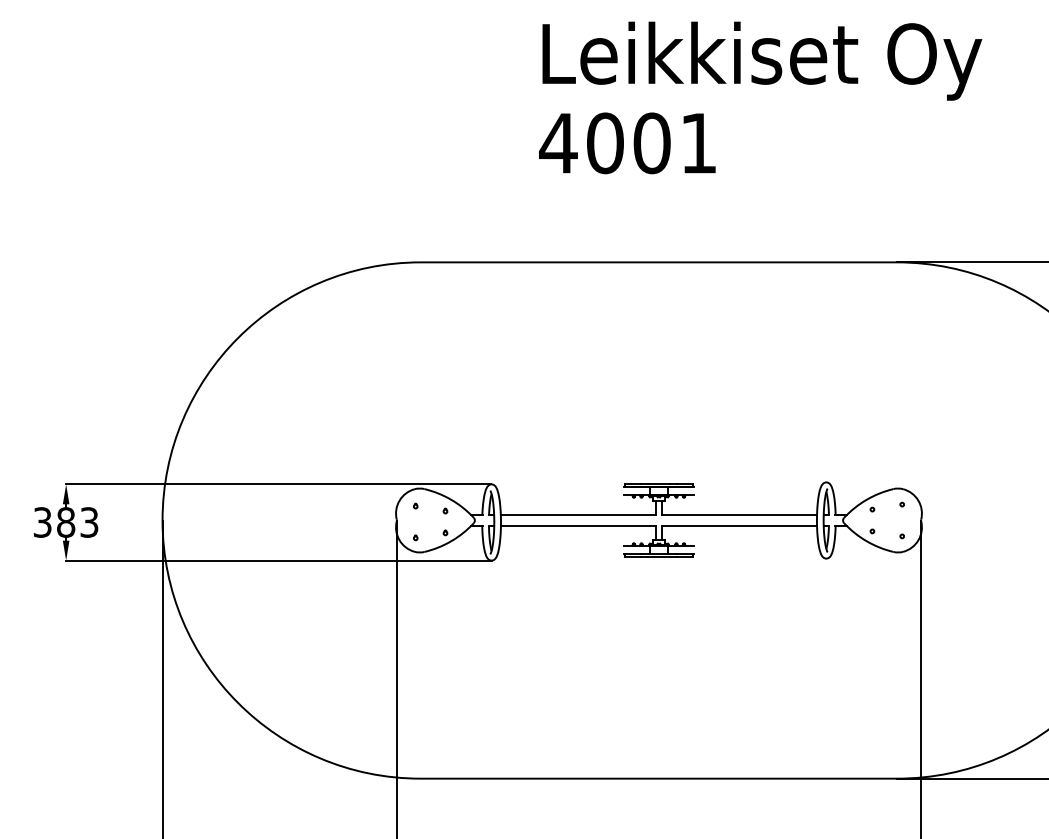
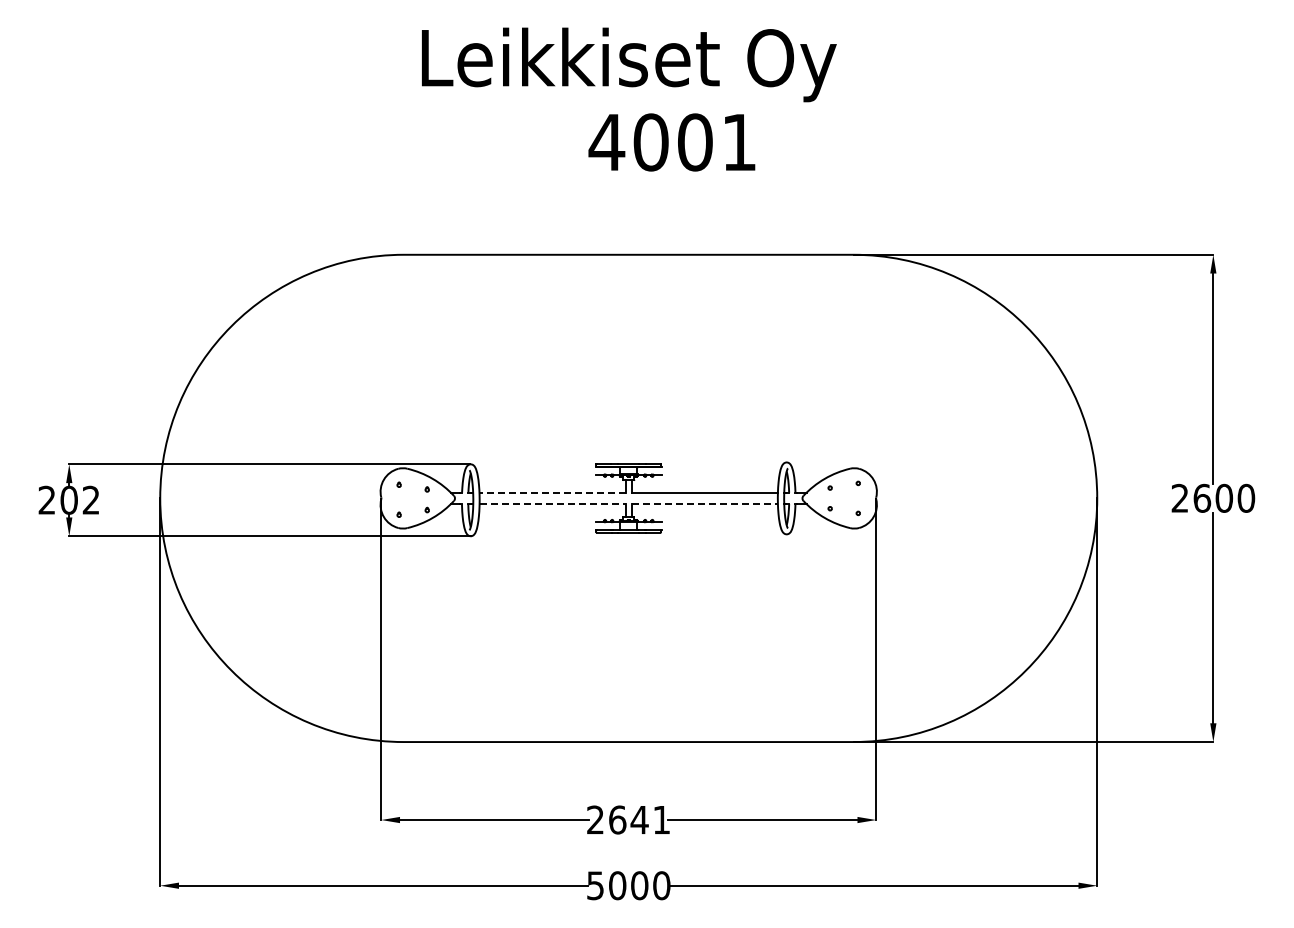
text: (762, 60) -> (629, 64), moved
text: (626, 143) -> (671, 142), moved
line: (578, 514) -> (552, 492), solid -> dashed
text: (65, 522) -> (68, 500), 383 -> 202
line: (578, 526) -> (552, 504), solid -> dashed
line: (740, 526) -> (705, 504), solid -> dashed

